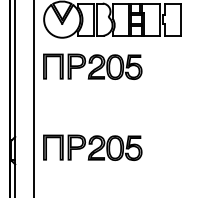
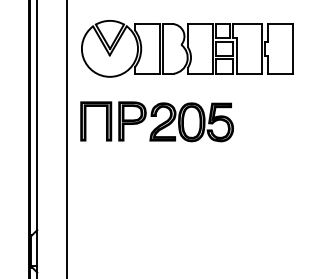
part: (92, 147) -> (156, 246), removed

